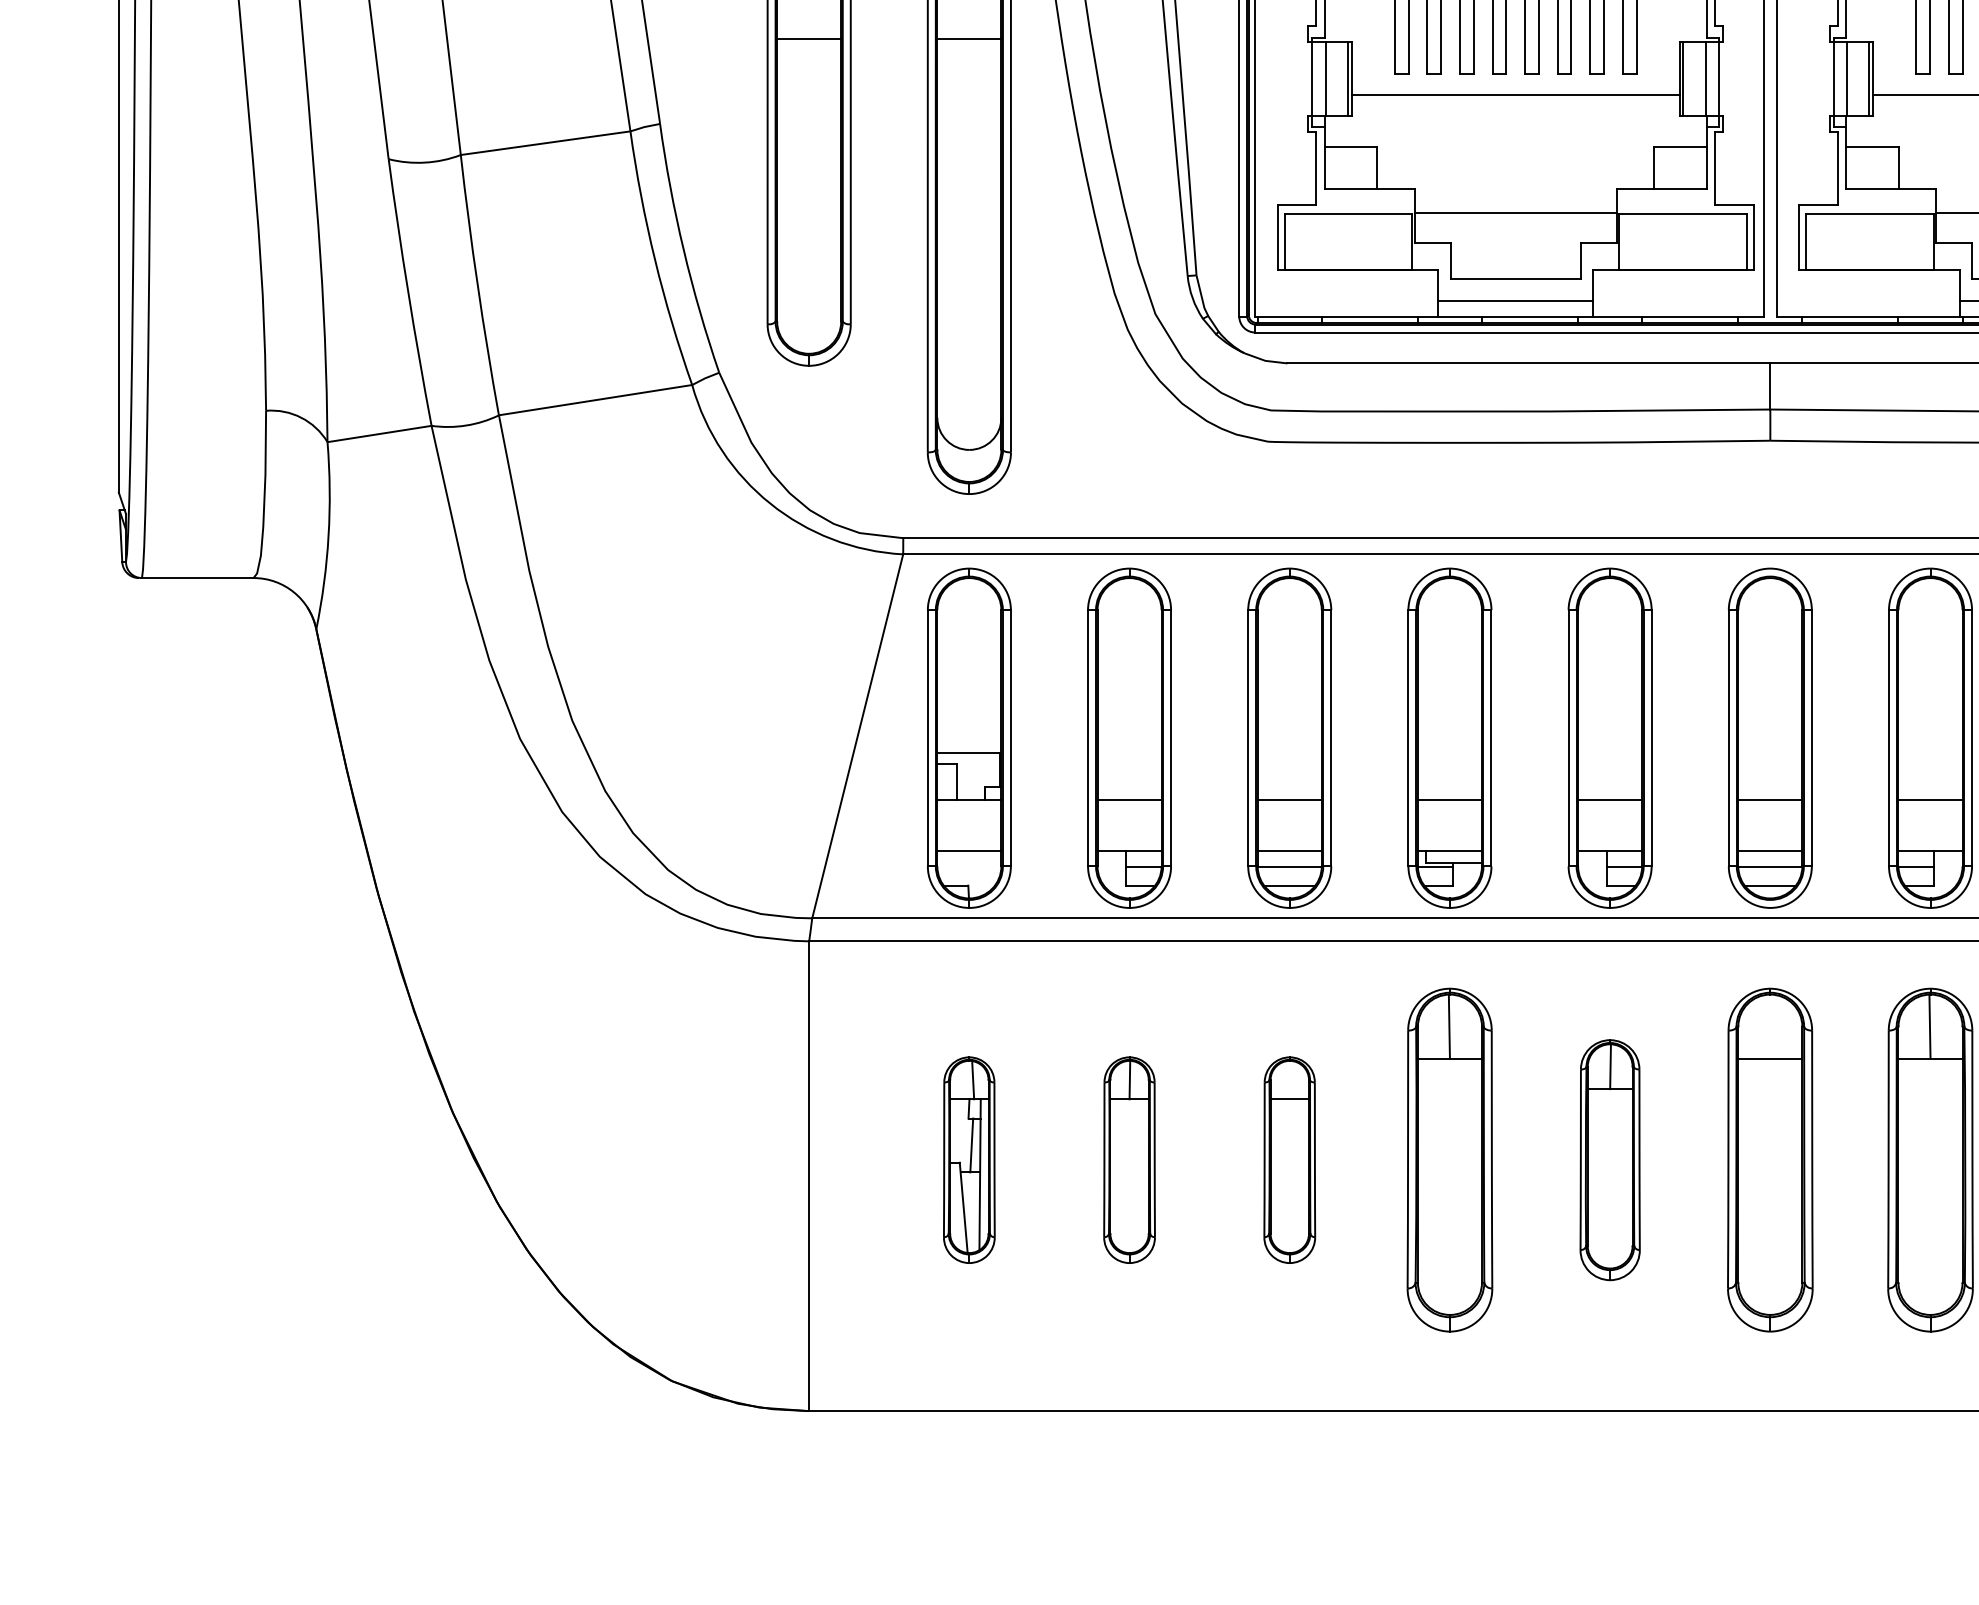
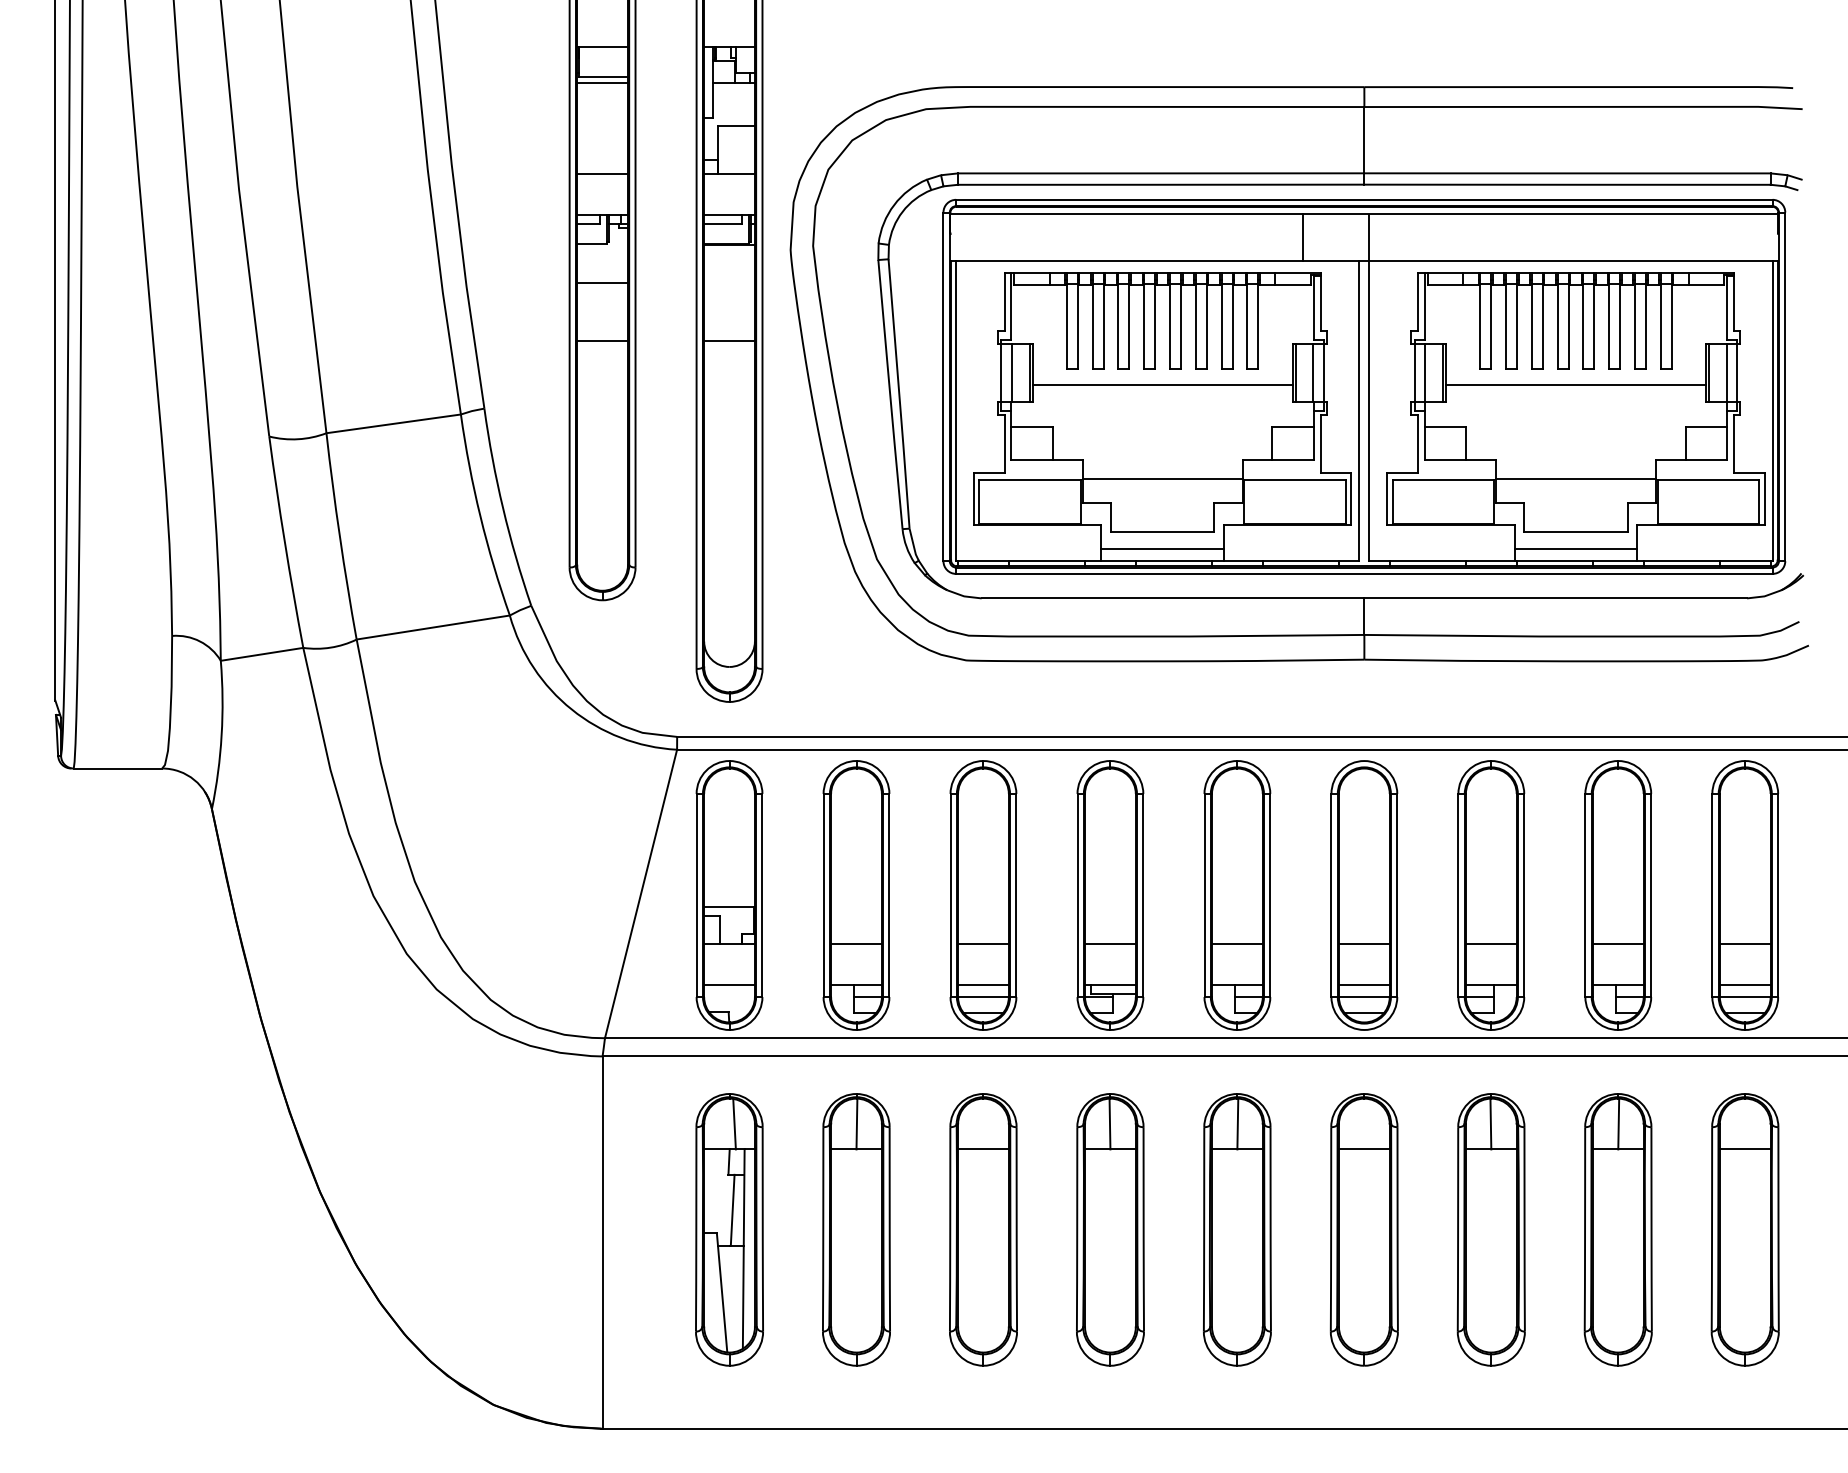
part: (969, 1159) -> (729, 1229), size x1.67
part: (1129, 1159) -> (856, 1229), size x1.67
part: (1289, 1159) -> (983, 1229), size x1.67
part: (1610, 1159) -> (1237, 1229), size x1.43

